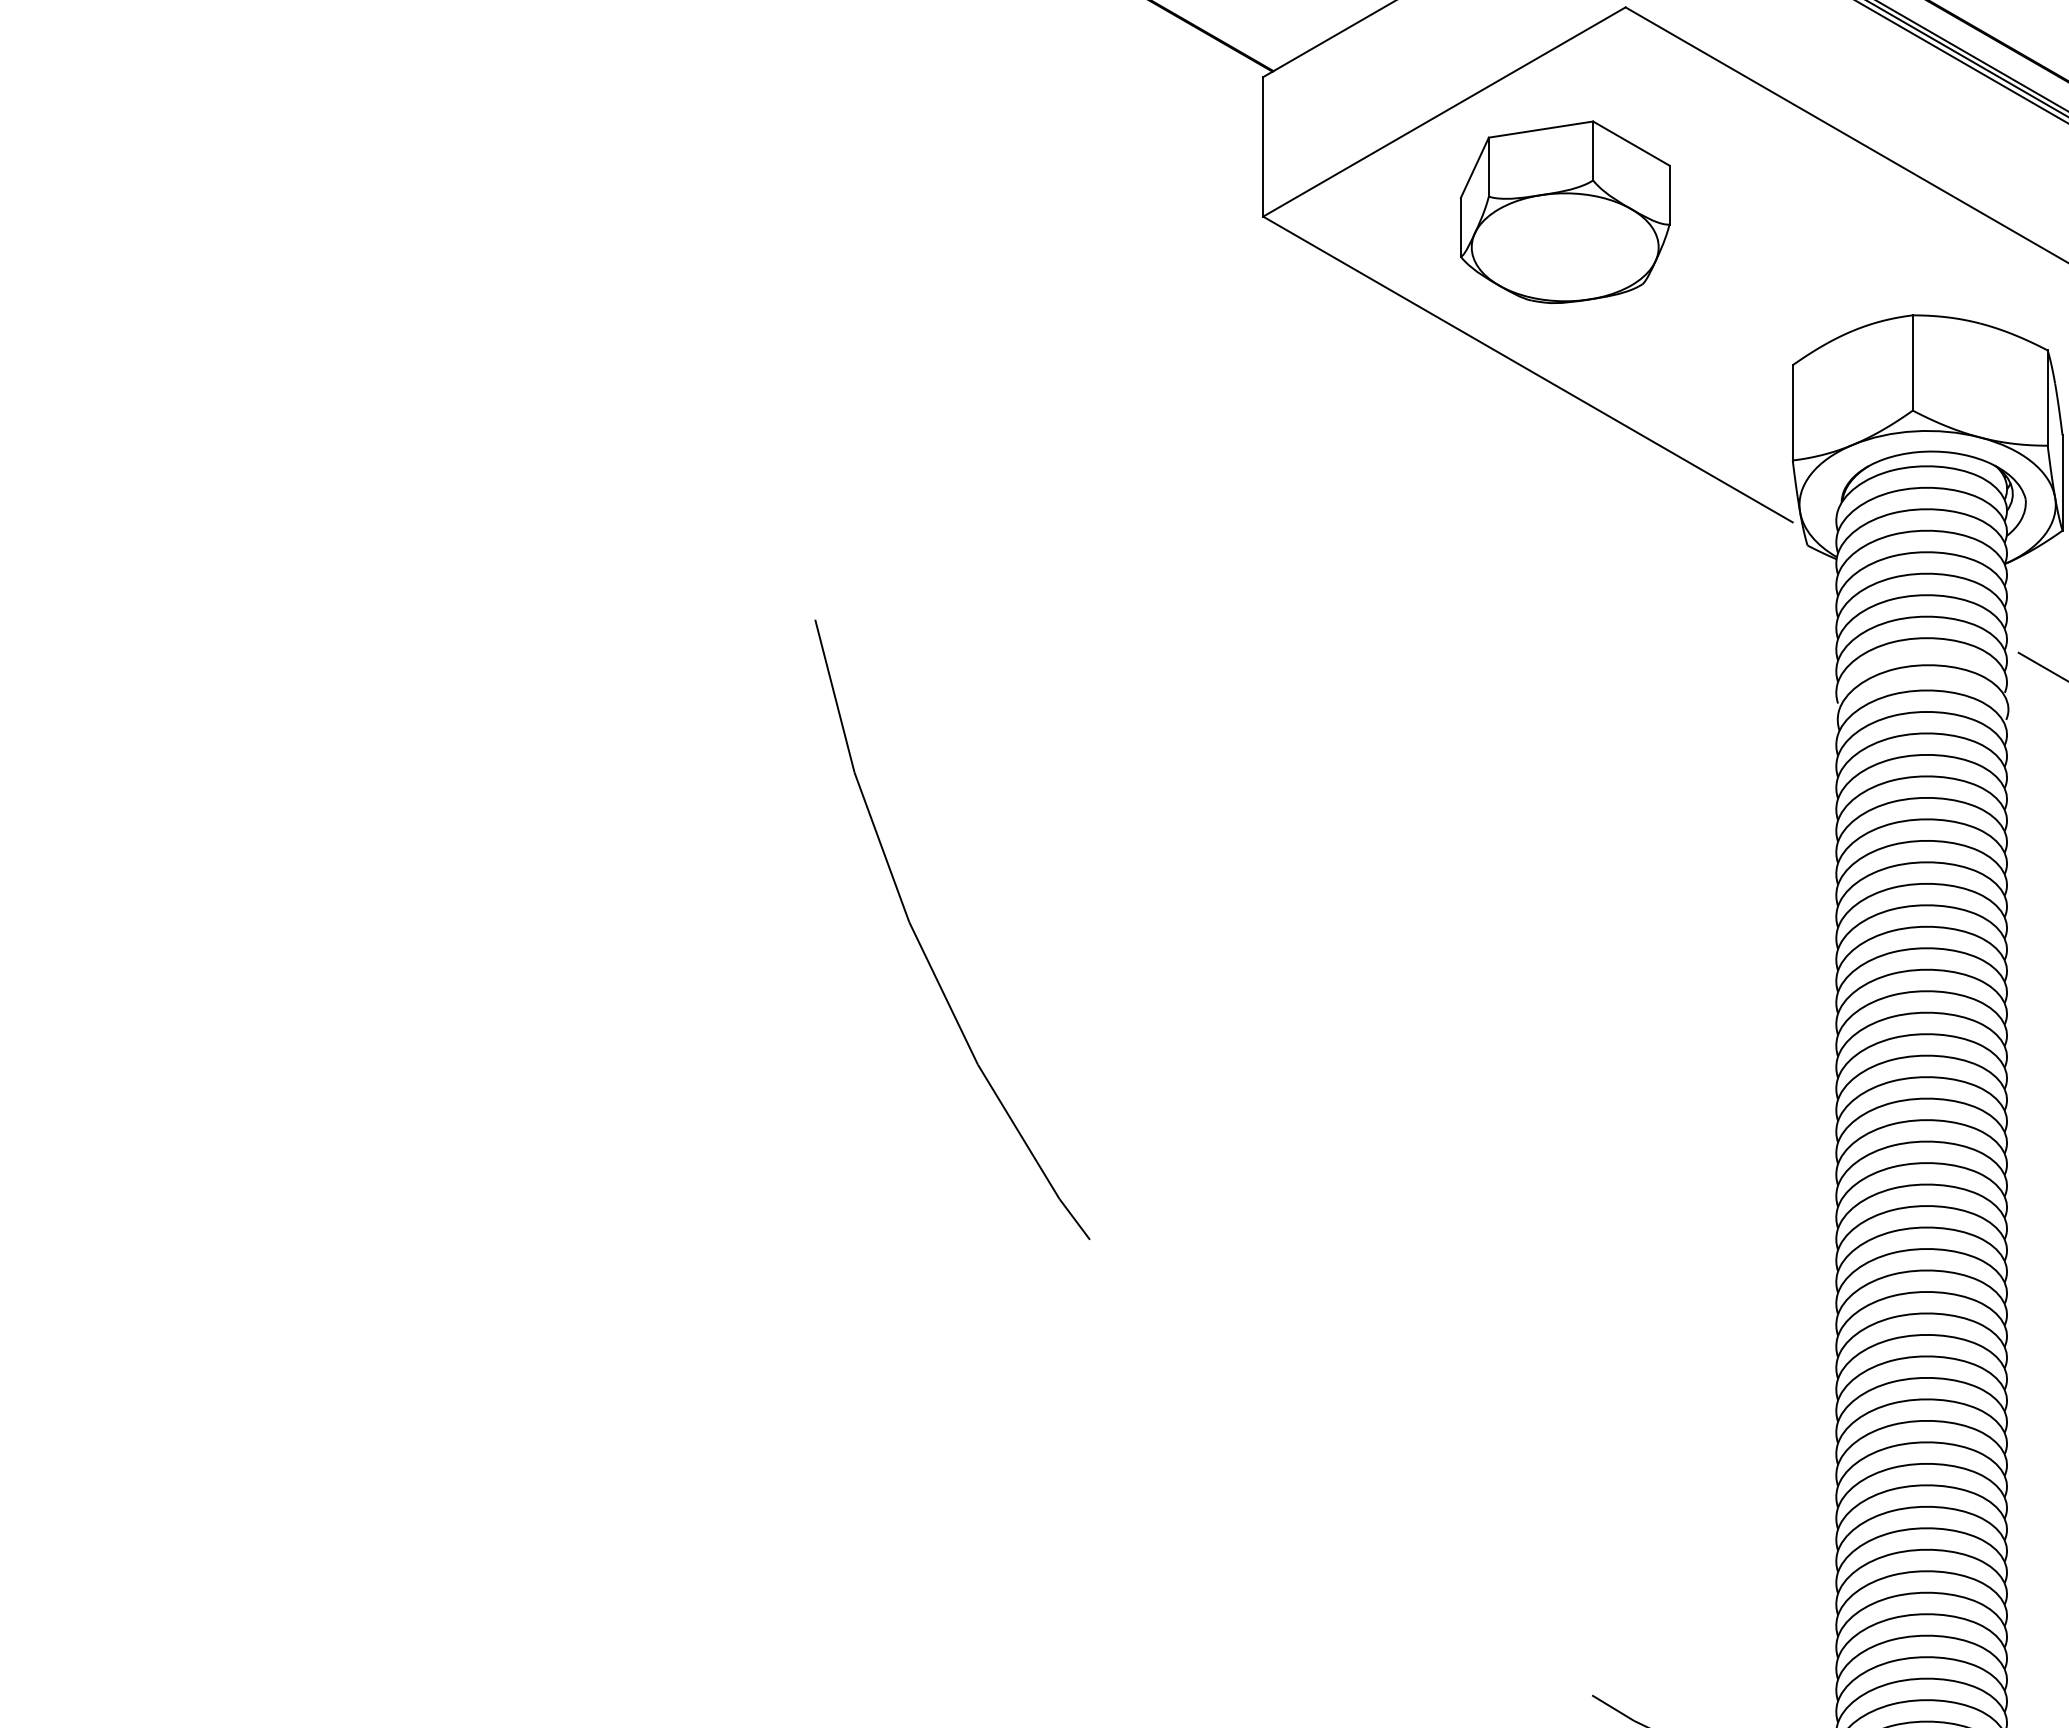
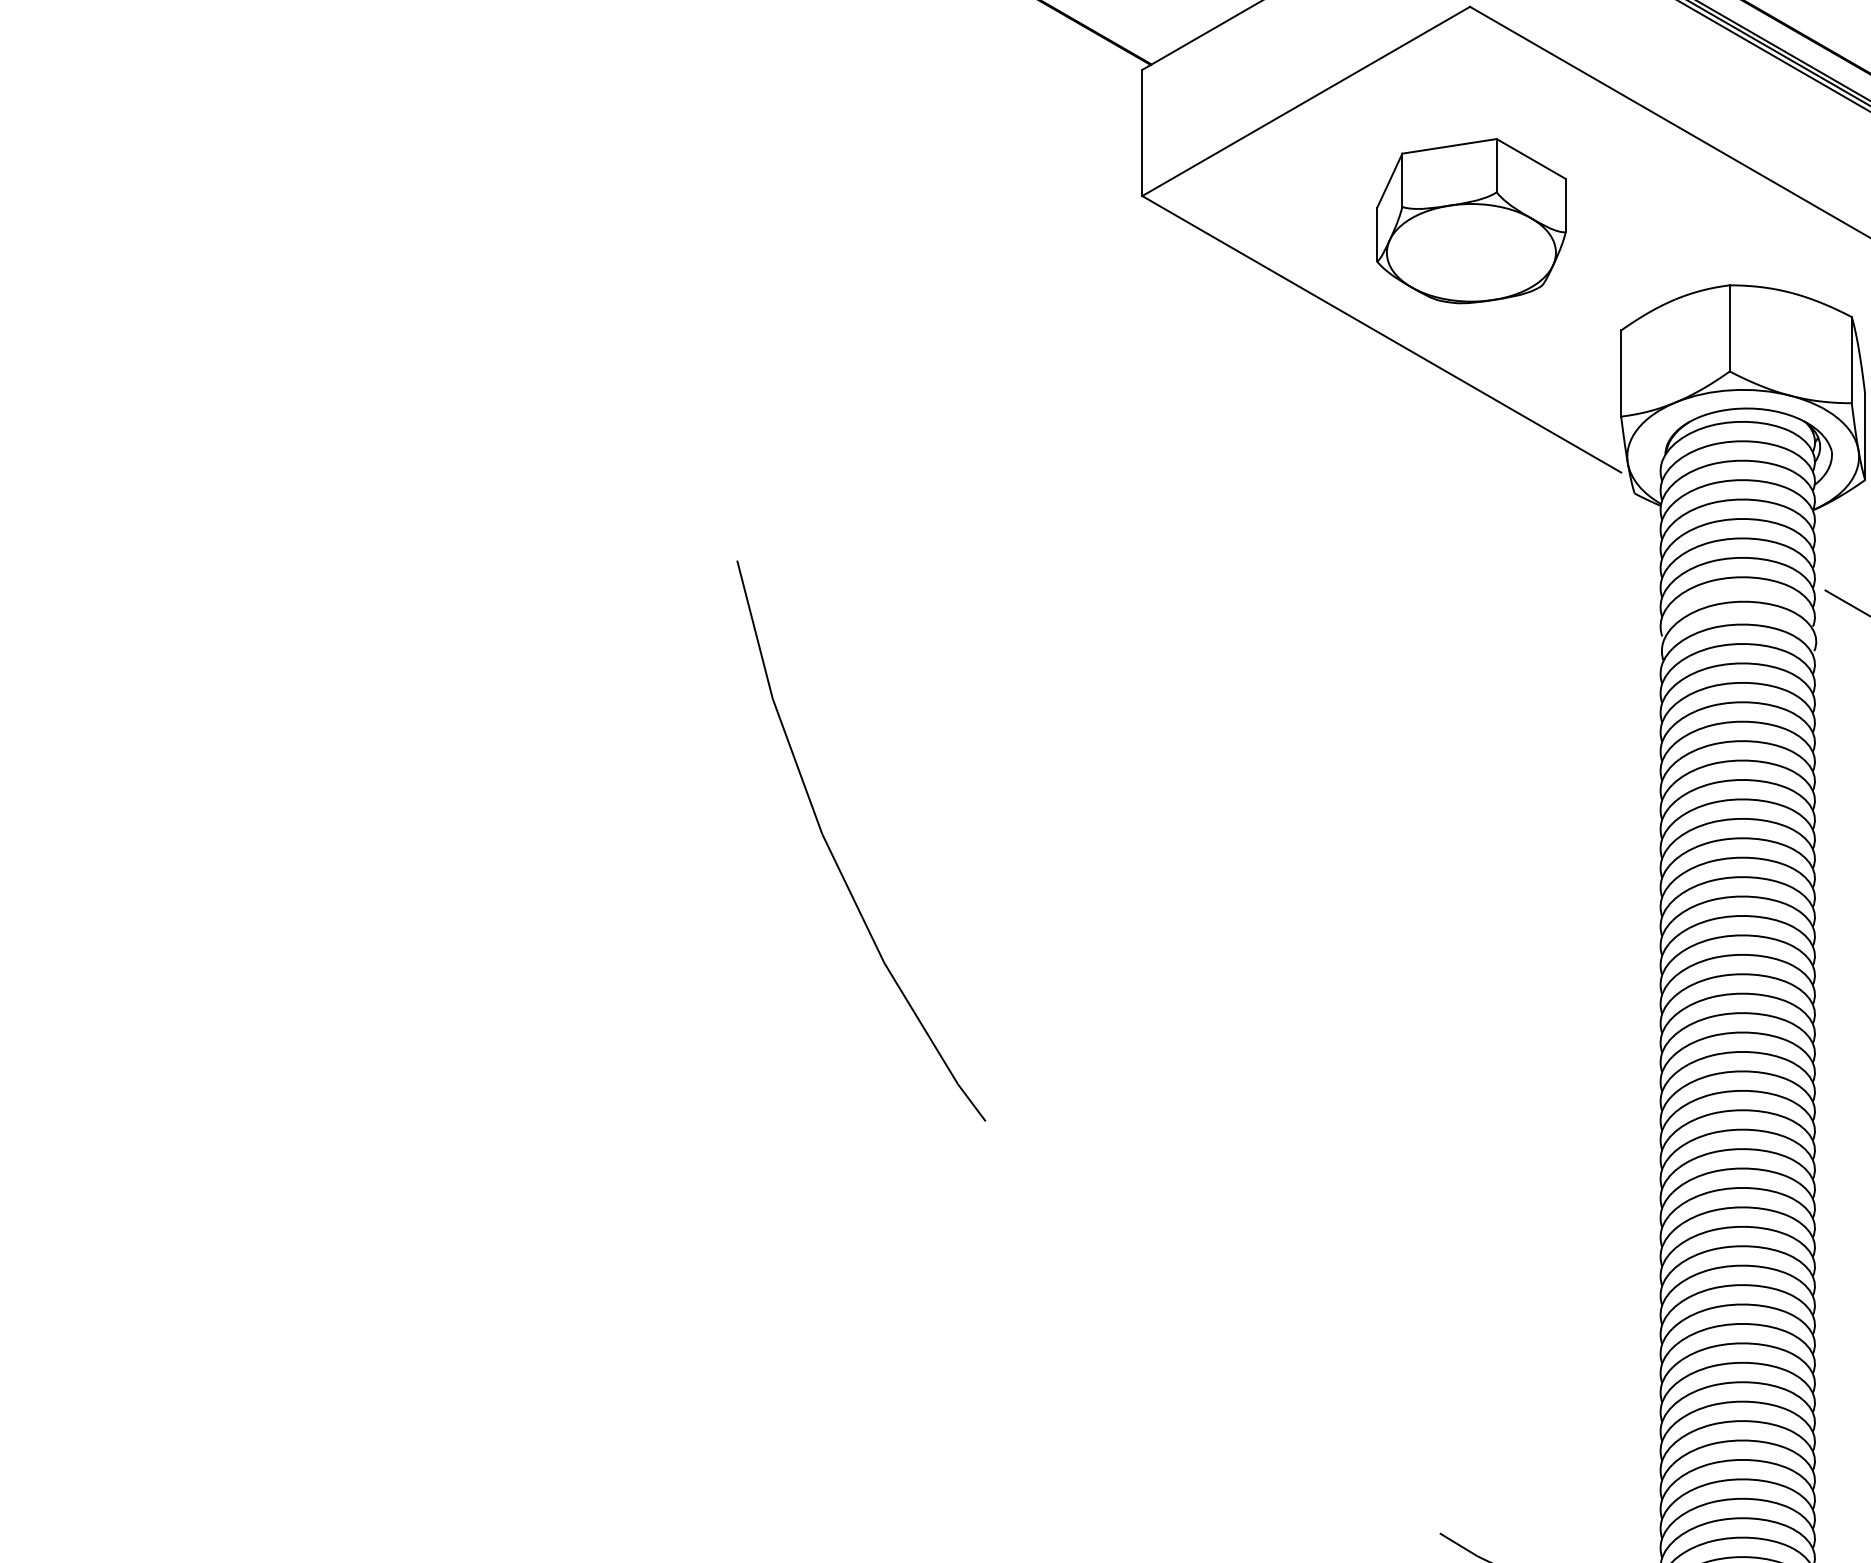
part: (1565, 212) -> (1471, 221), moved

